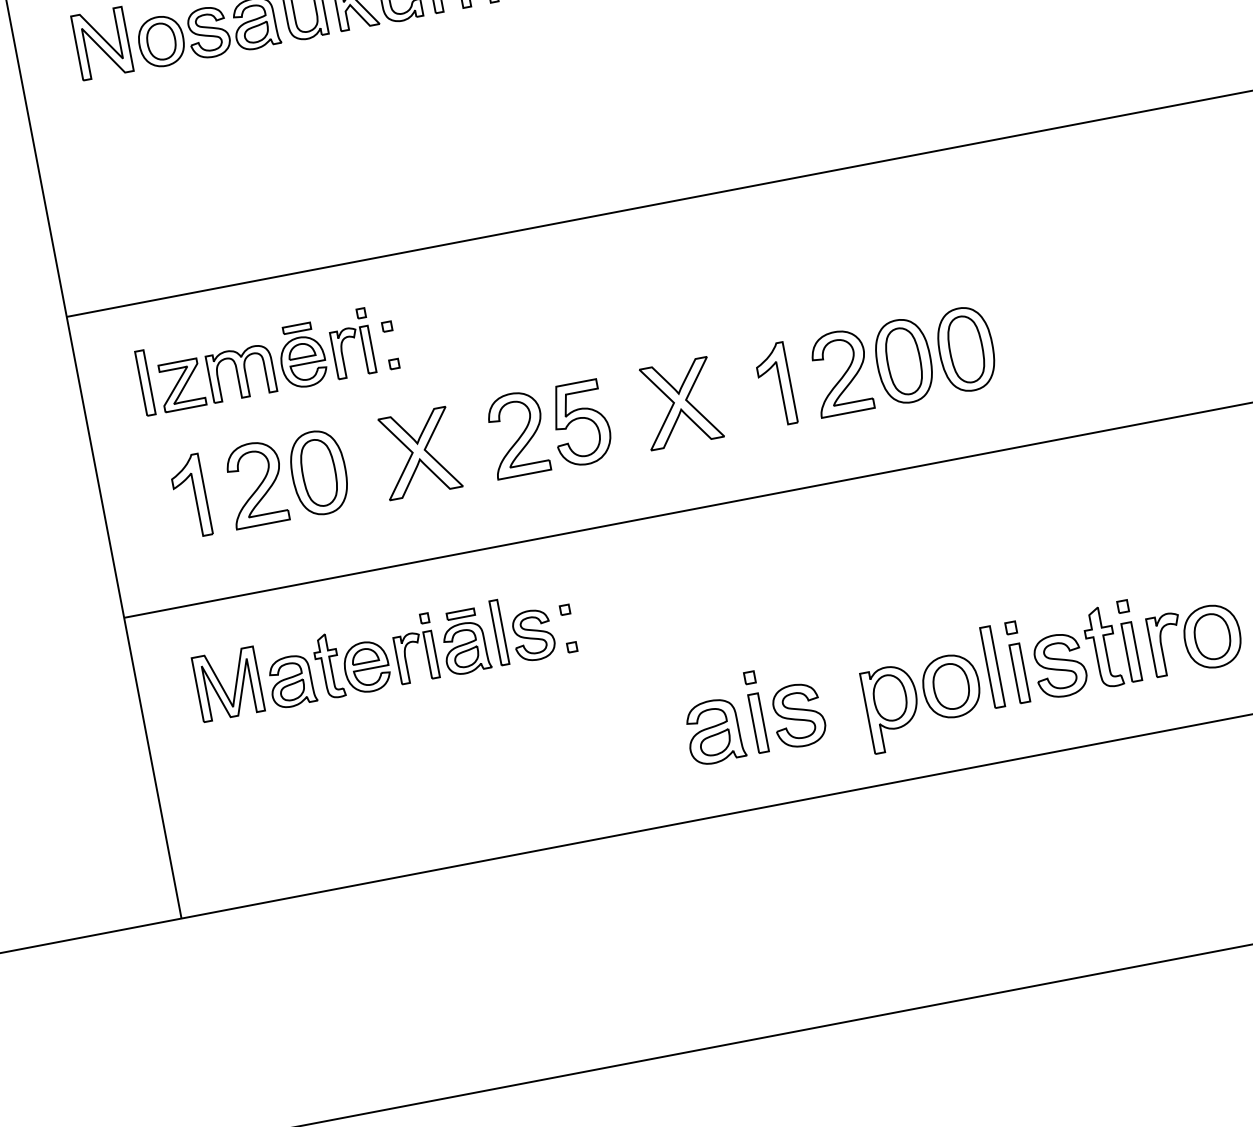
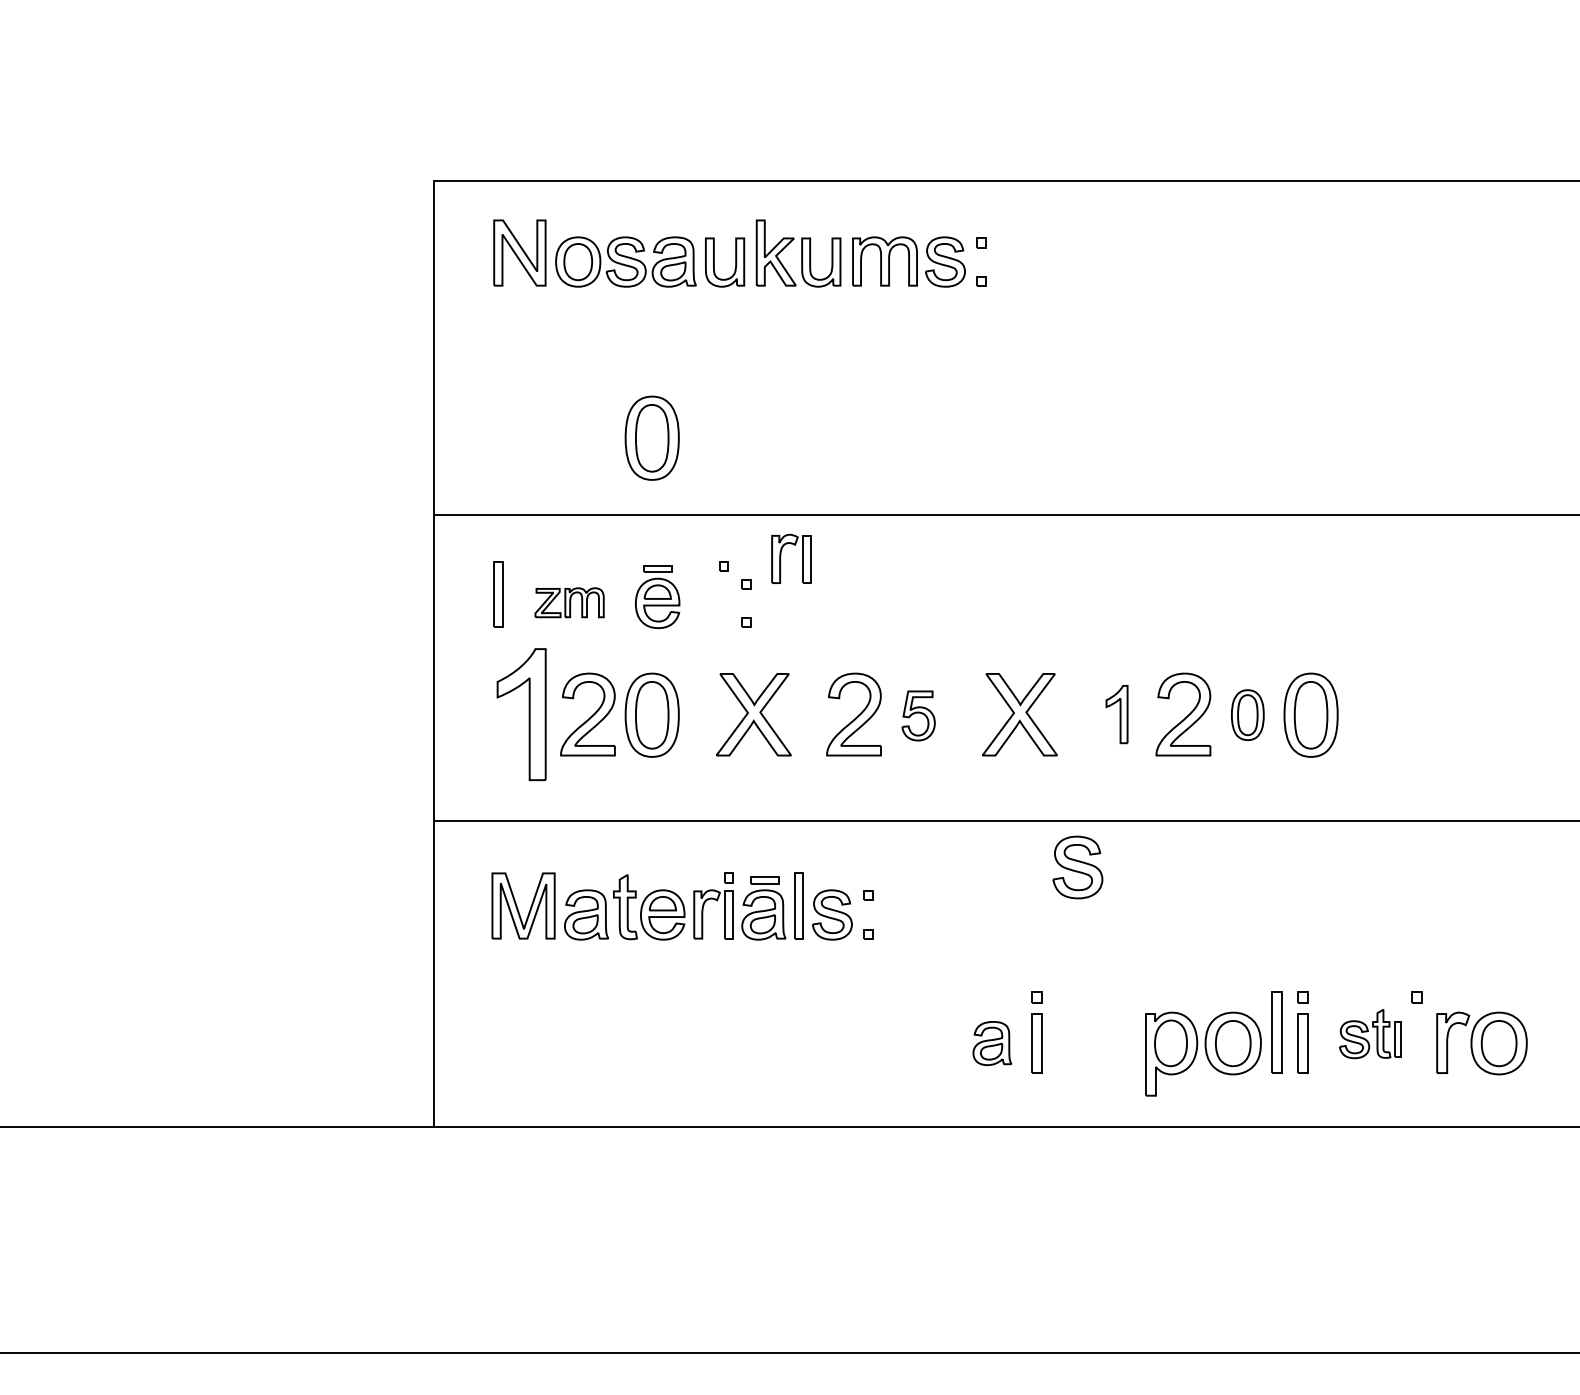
part: (266, 200) -> (651, 437), added
part: (343, 352) -> (781, 557), moved
part: (903, 360) -> (1247, 714), size x0.6
part: (216, 377) -> (569, 602), size x0.6
part: (774, 385) -> (1116, 714), size x0.7
part: (580, 423) -> (918, 715), size x0.6
part: (190, 496) -> (521, 714), size x1.6
part: (1084, 650) -> (1370, 1033), size x0.6
part: (798, 715) -> (1077, 867), moved
part: (714, 731) -> (992, 1043), size x0.7

